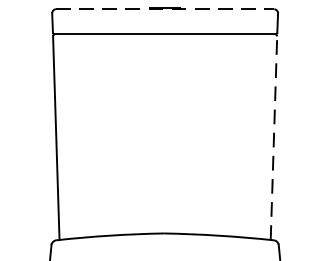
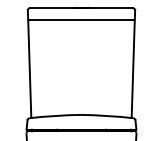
line: (165, 9) -> (81, 8), dashed -> solid
line: (274, 137) -> (133, 69), dashed -> solid

